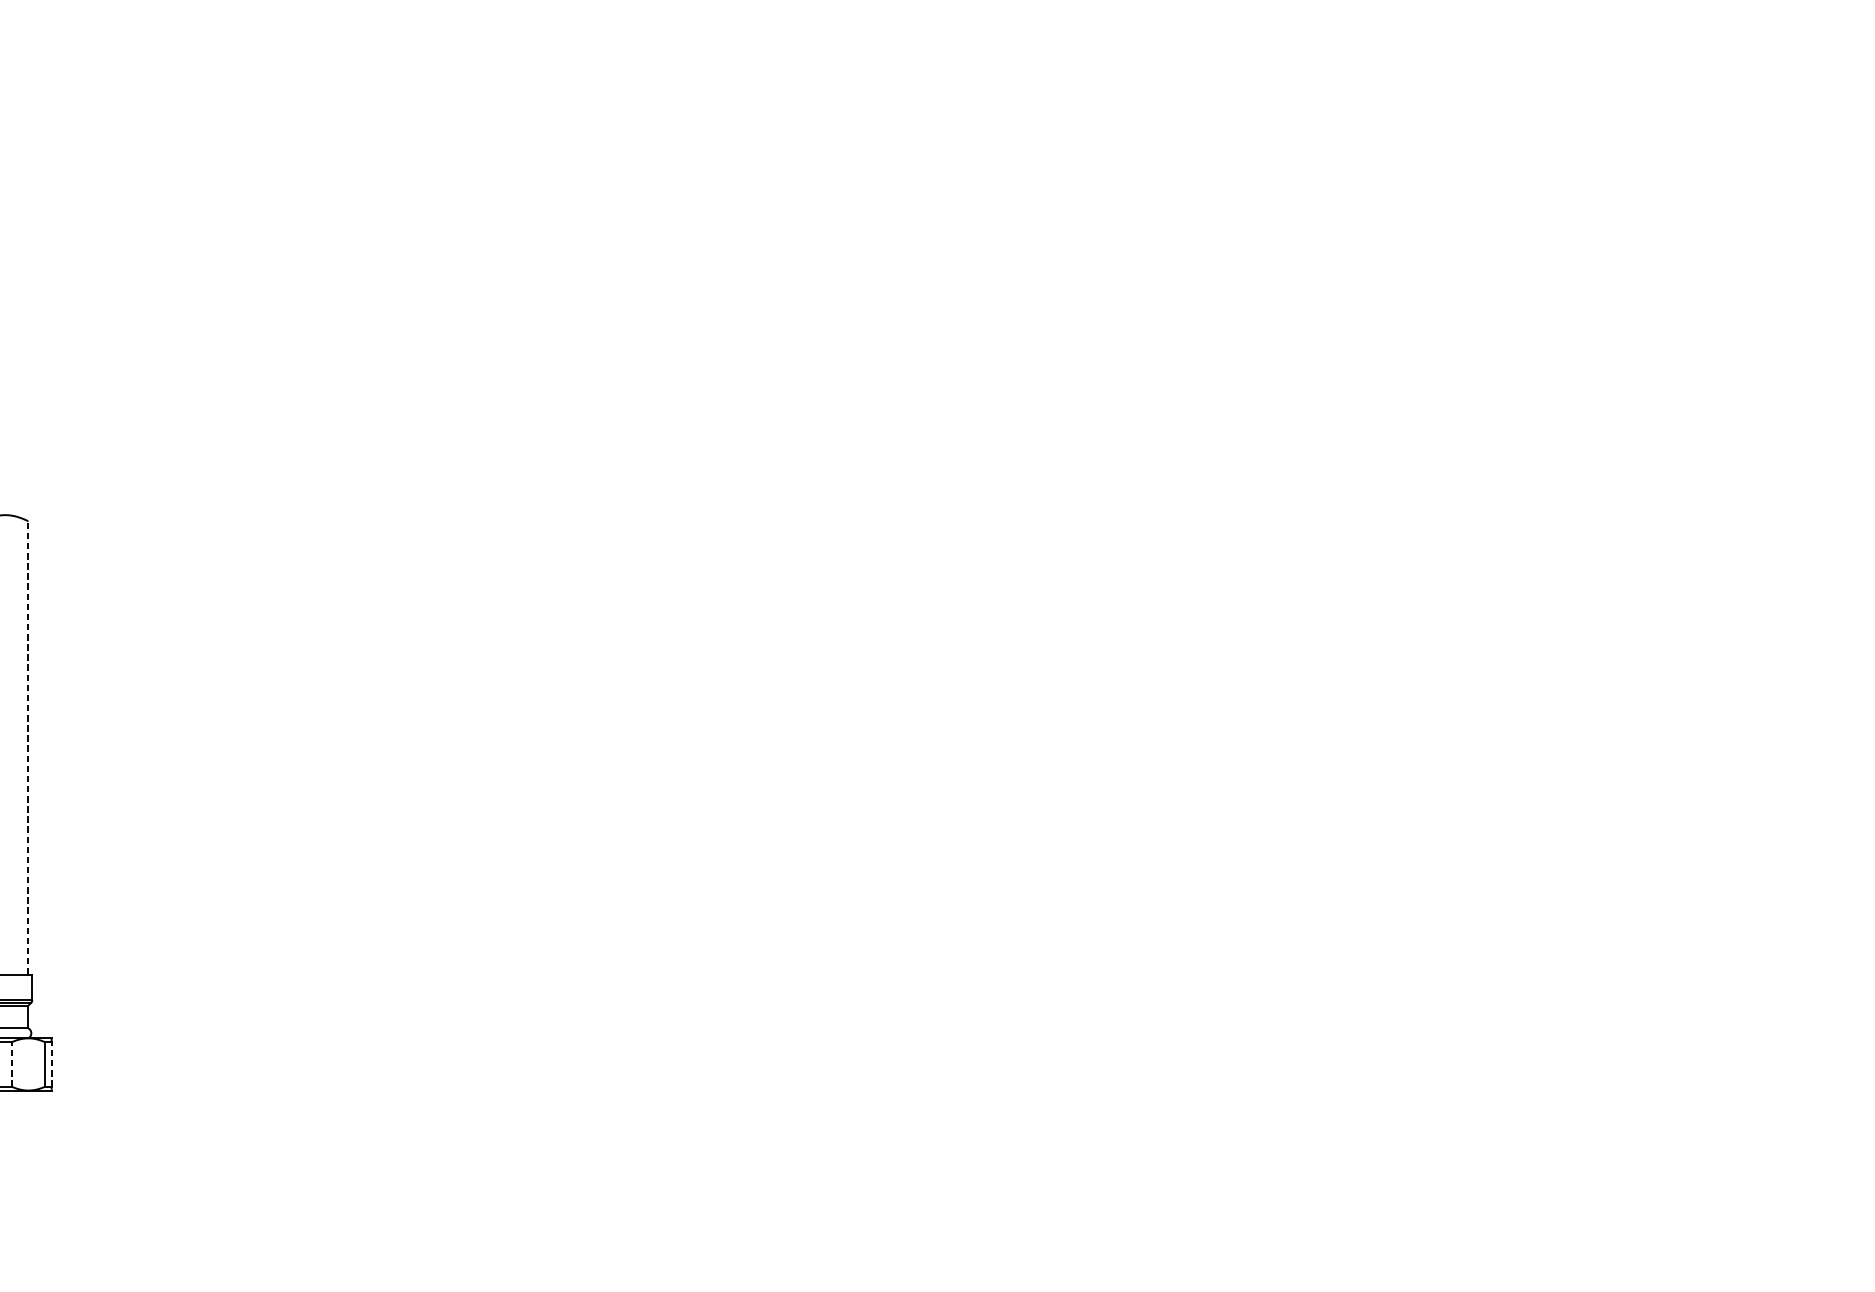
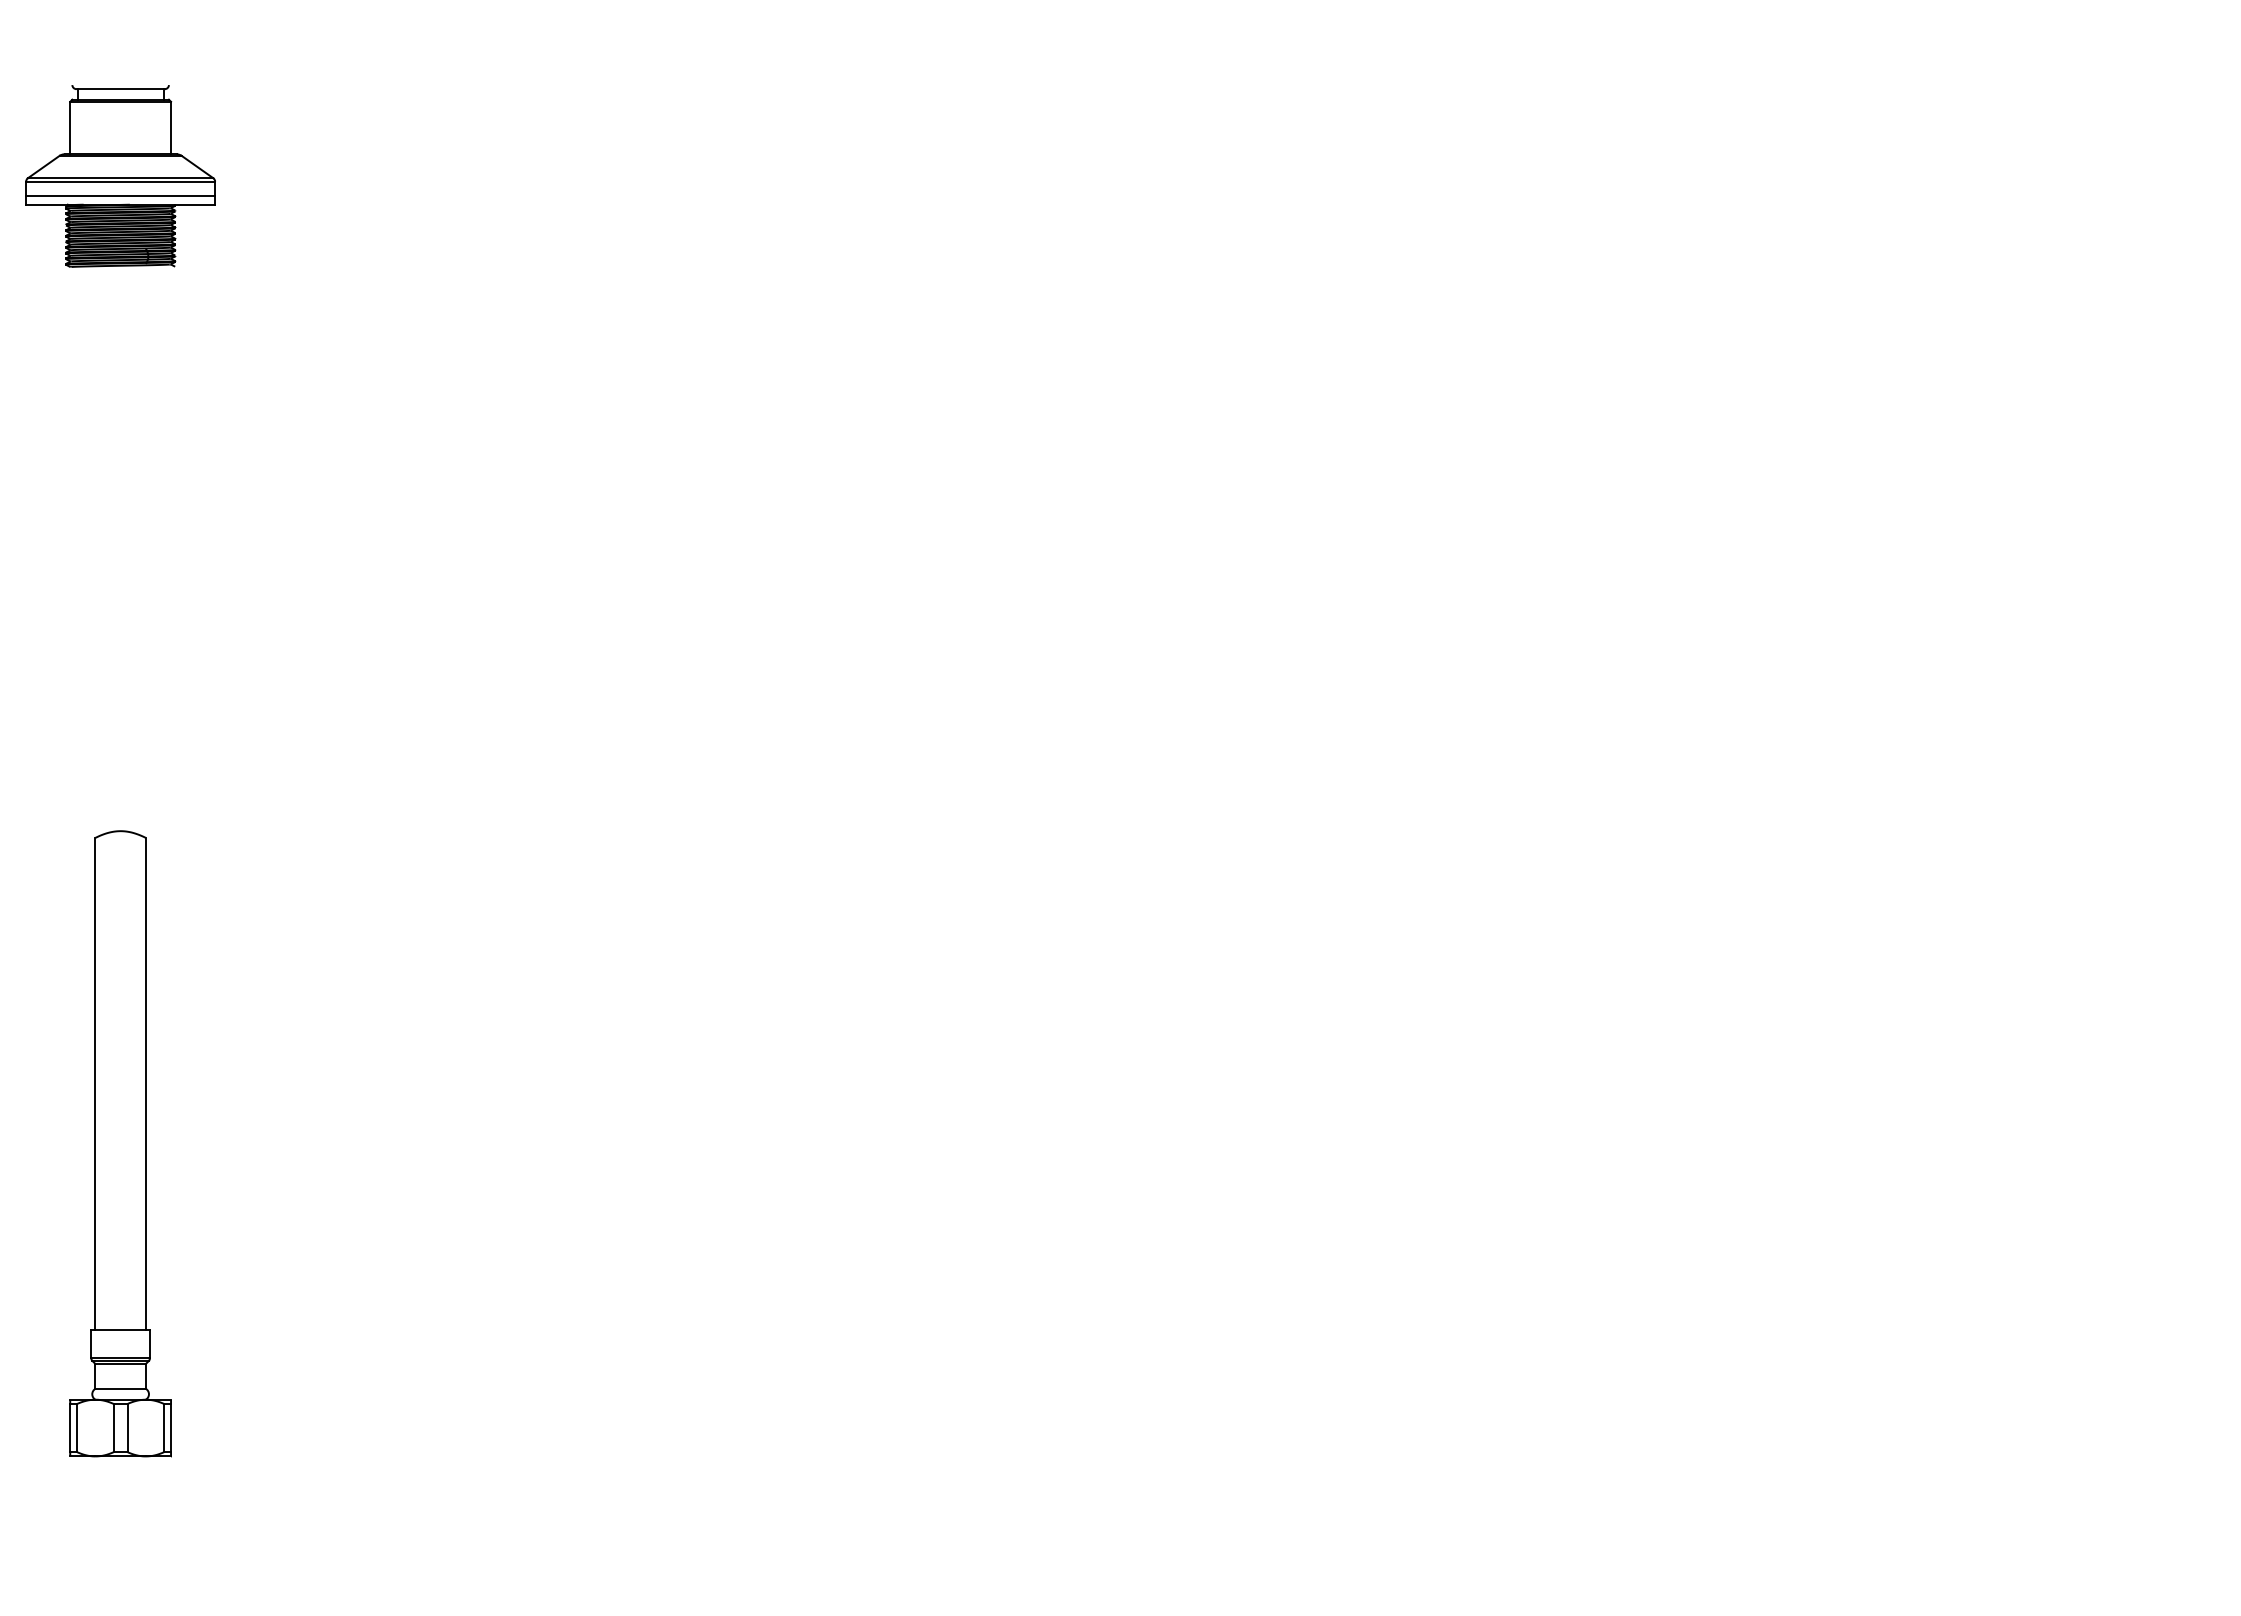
line: (28, 747) -> (145, 1083), dashed -> solid
line: (11, 1063) -> (127, 1427), dashed -> solid
line: (52, 1063) -> (171, 1427), dashed -> solid

